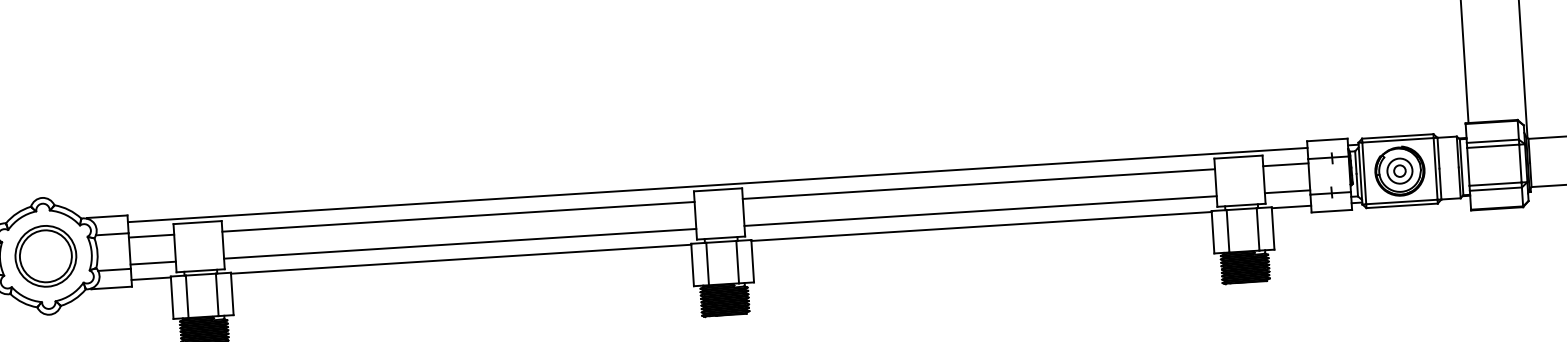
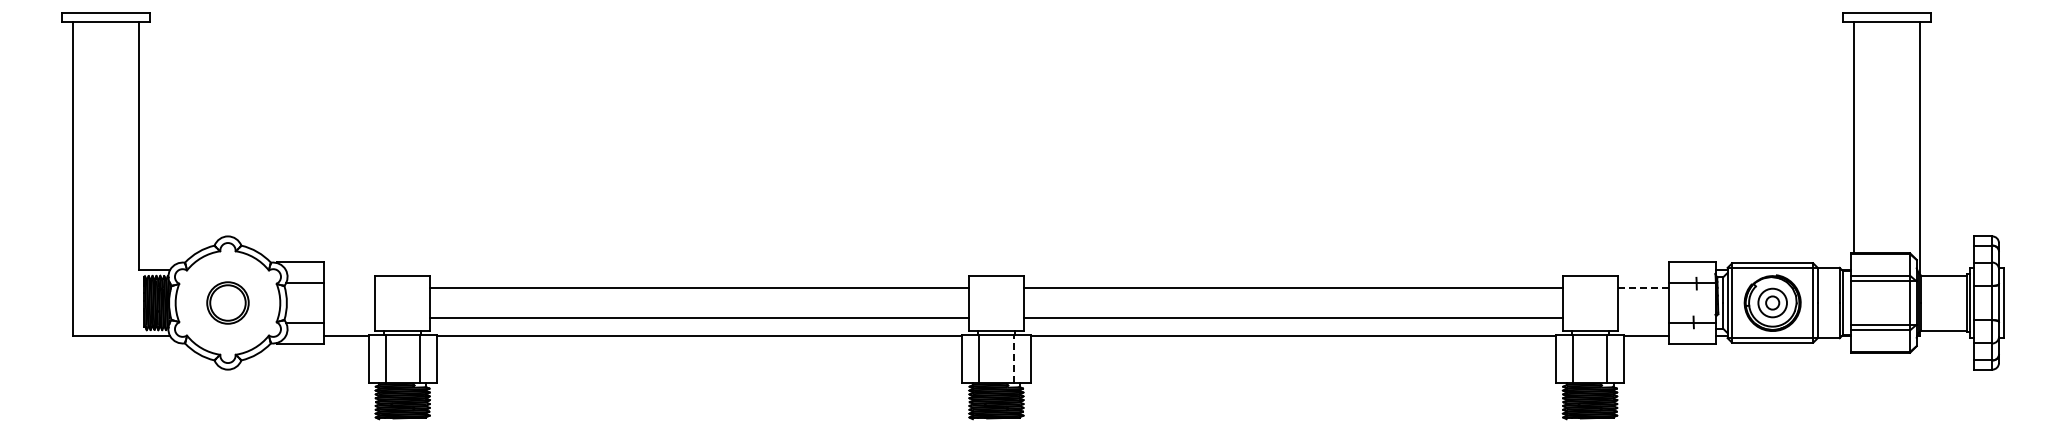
line: (1285, 164) -> (1643, 287), solid -> dashed
line: (717, 185) -> (996, 270), removed
line: (1287, 191) -> (1643, 318), removed
line: (151, 236) -> (349, 287), removed
part: (45, 255) -> (227, 302), size x0.6
line: (737, 261) -> (1013, 358), solid -> dashed
line: (153, 263) -> (349, 318), removed

